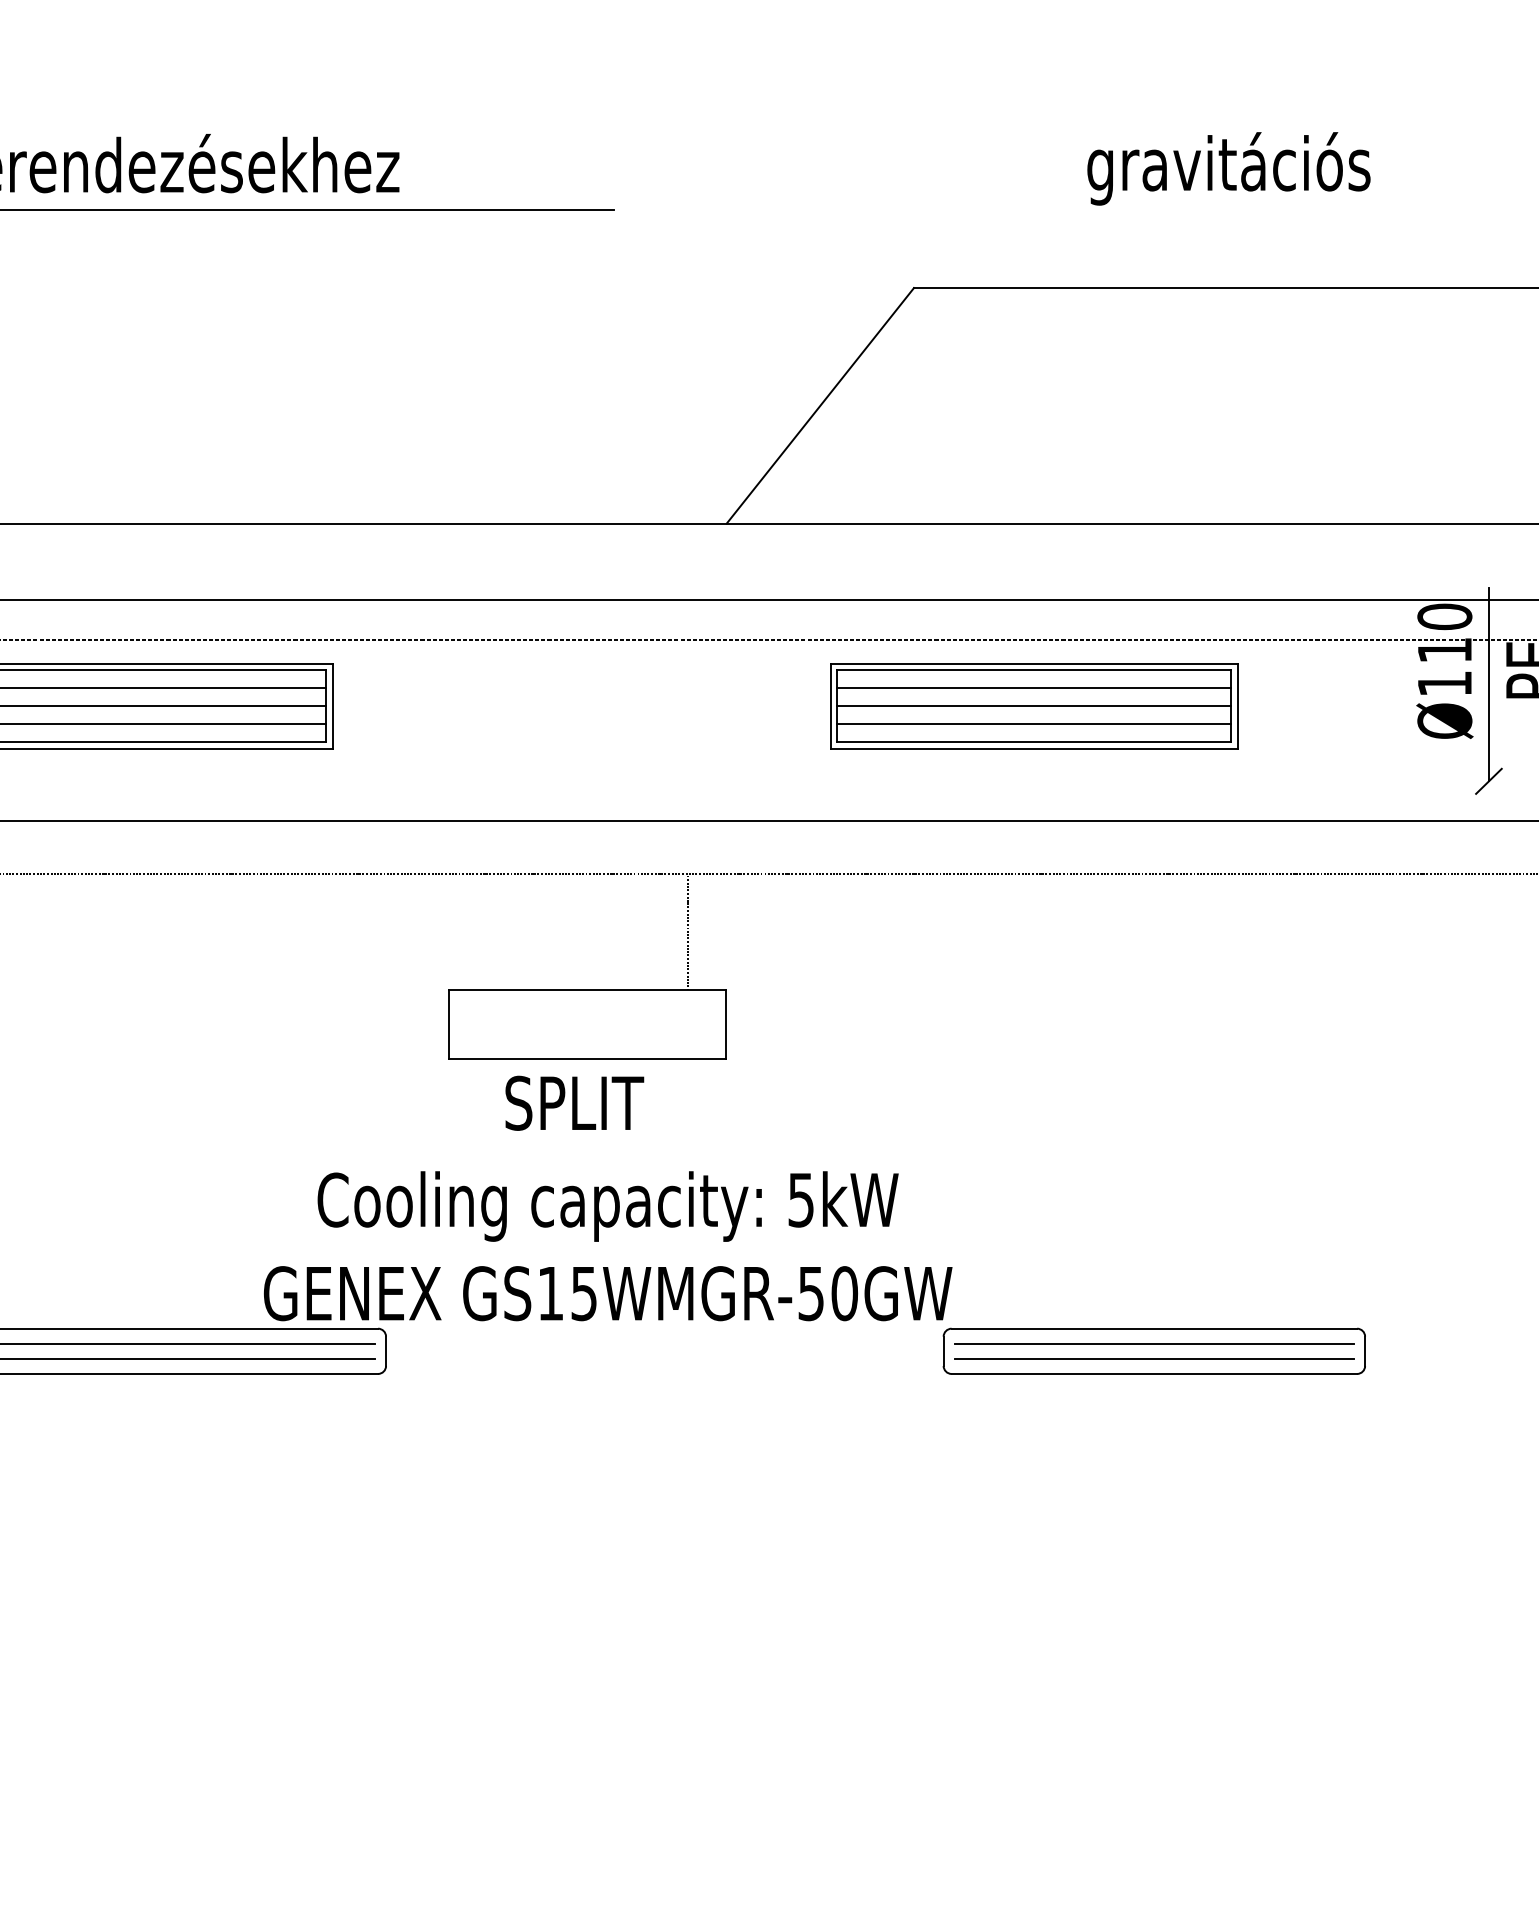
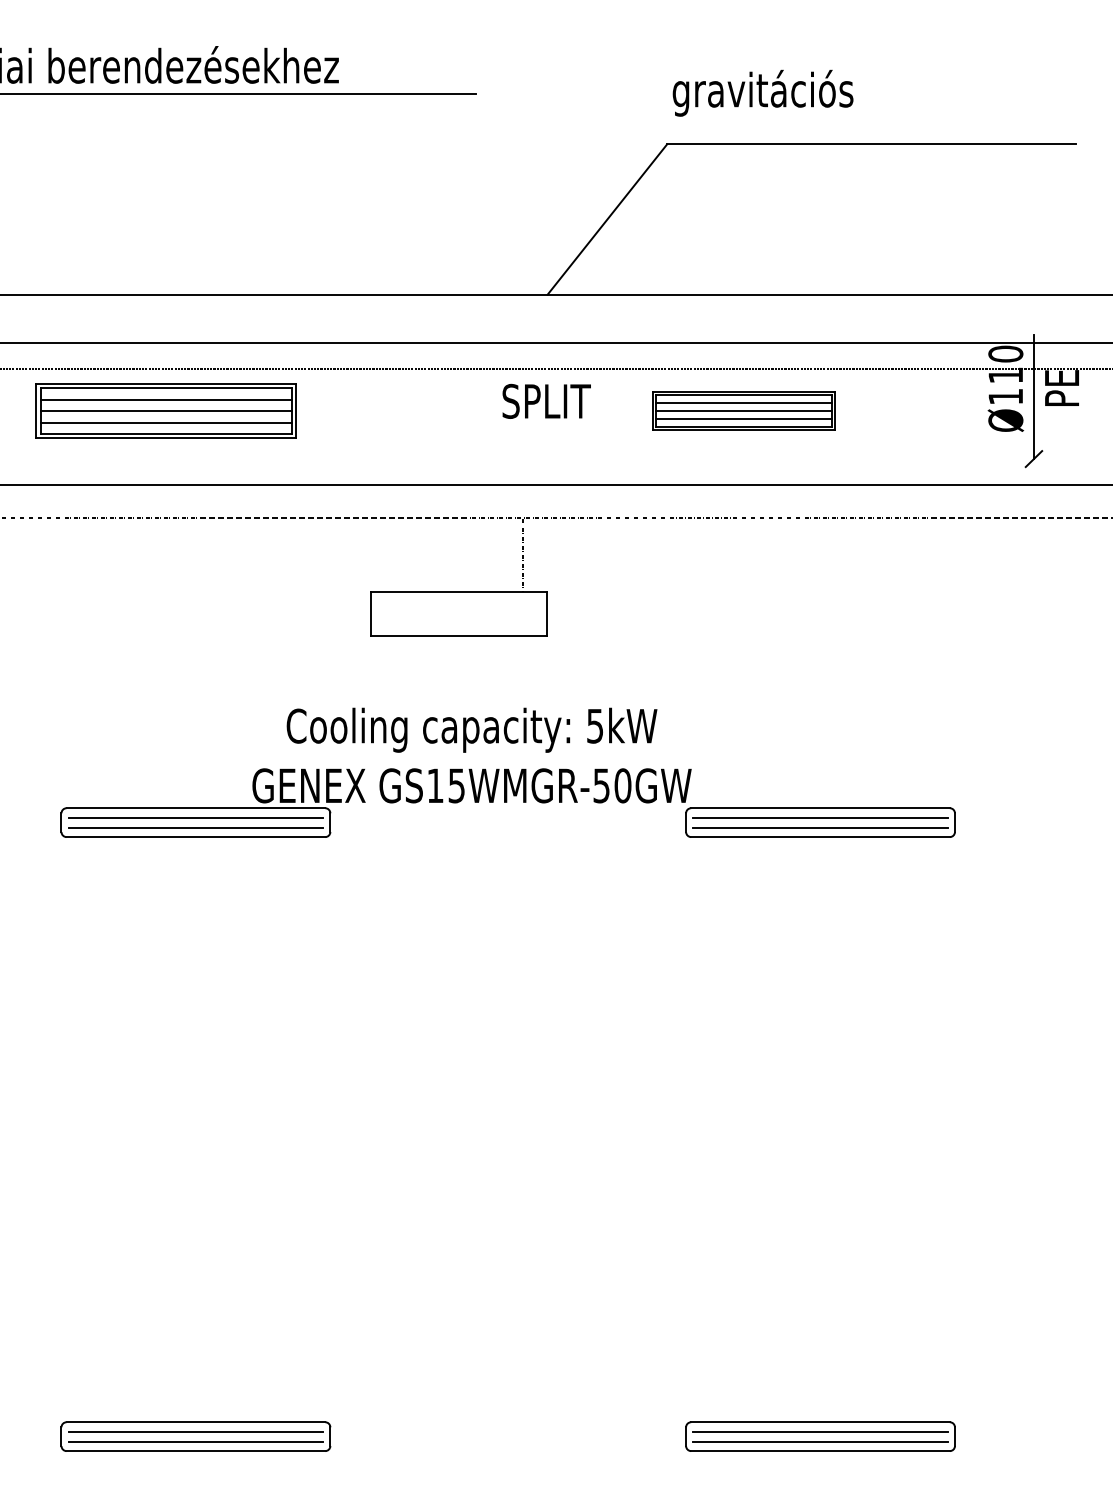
text: (1228, 167) -> (762, 92), moved
part: (1033, 705) -> (743, 410), size x0.7
text: (574, 1101) -> (546, 400), moved

